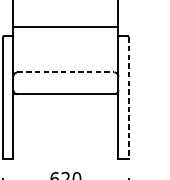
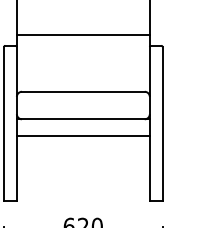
line: (66, 72) -> (83, 91), dashed -> solid
line: (128, 98) -> (162, 124), dashed -> solid
line: (65, 107) -> (82, 136), added

